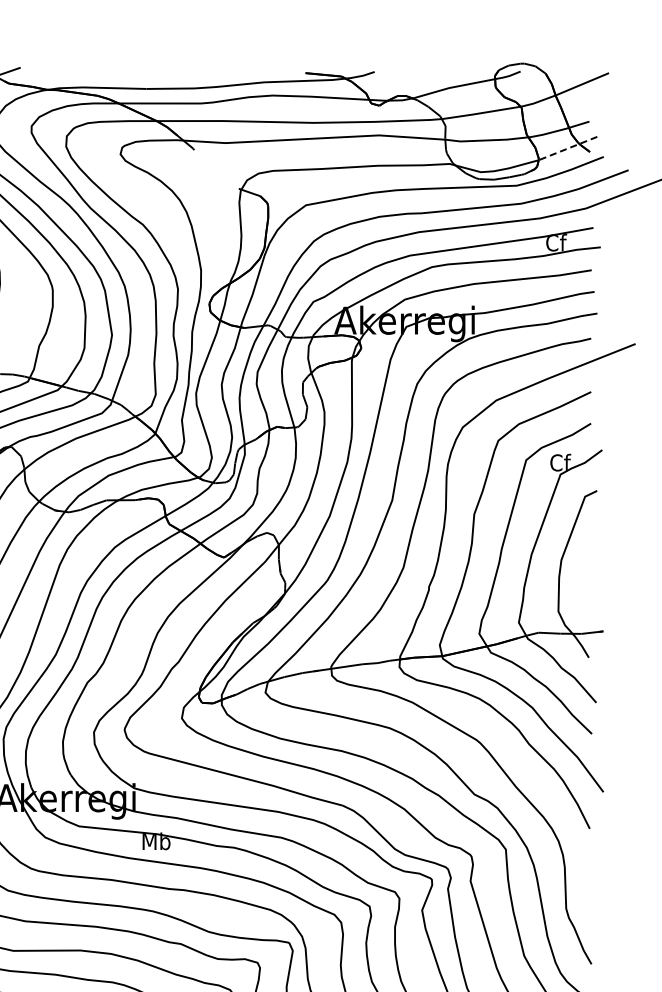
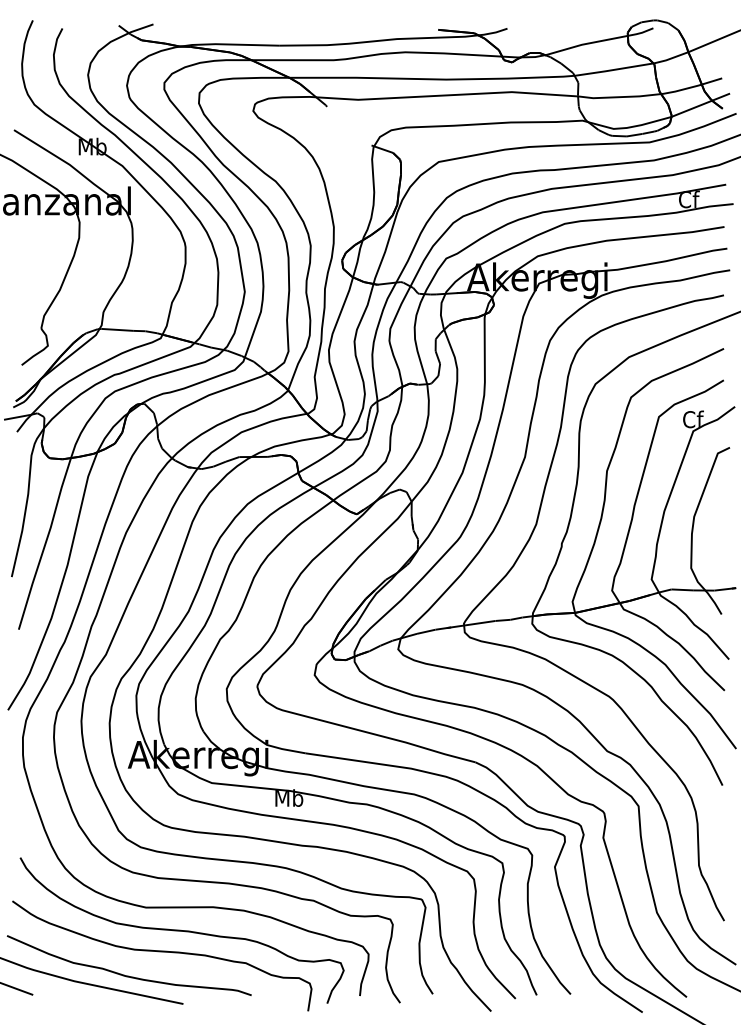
line: (567, 148) -> (700, 105), dashed -> solid

